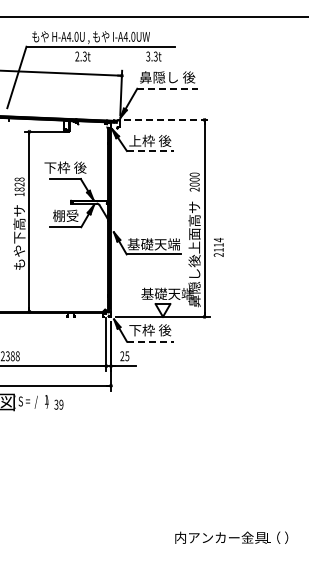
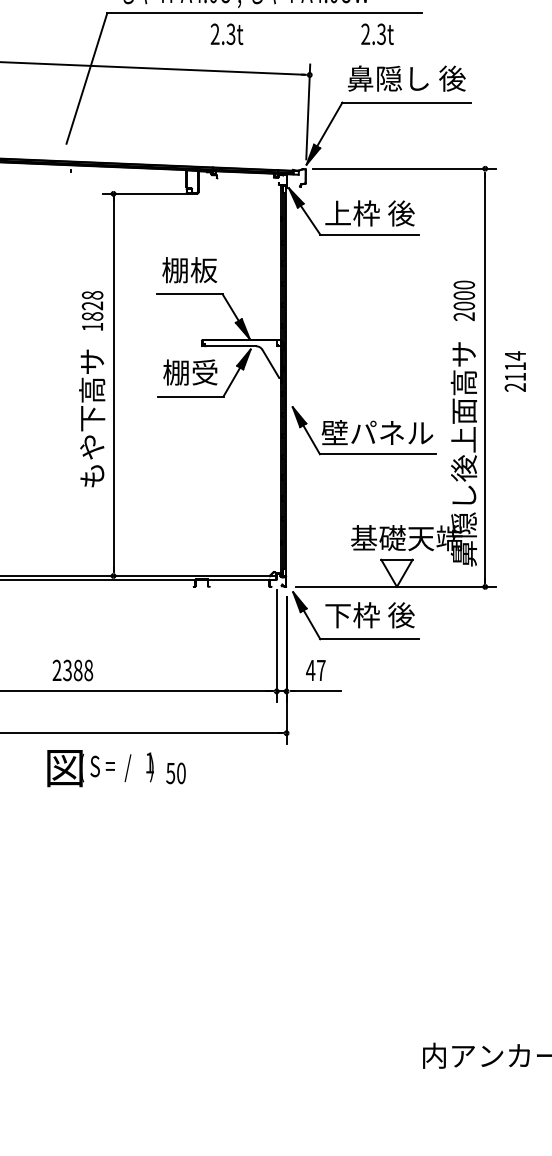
text: (148, 57) -> (366, 36), 3.3t -> 2.3t
line: (168, 88) -> (408, 102), dashed -> solid
line: (166, 119) -> (404, 167), dashed -> solid
line: (150, 151) -> (370, 235), dashed -> solid
text: (65, 167) -> (190, 269), 下枠 後 -> 棚板
text: (153, 244) -> (376, 433), 基礎天端 -> 壁パネル
text: (218, 246) -> (514, 369), moved
line: (150, 341) -> (370, 639), dashed -> solid
text: (124, 356) -> (315, 670), 25 -> 47
text: (58, 404) -> (175, 772), 39 -> 50

